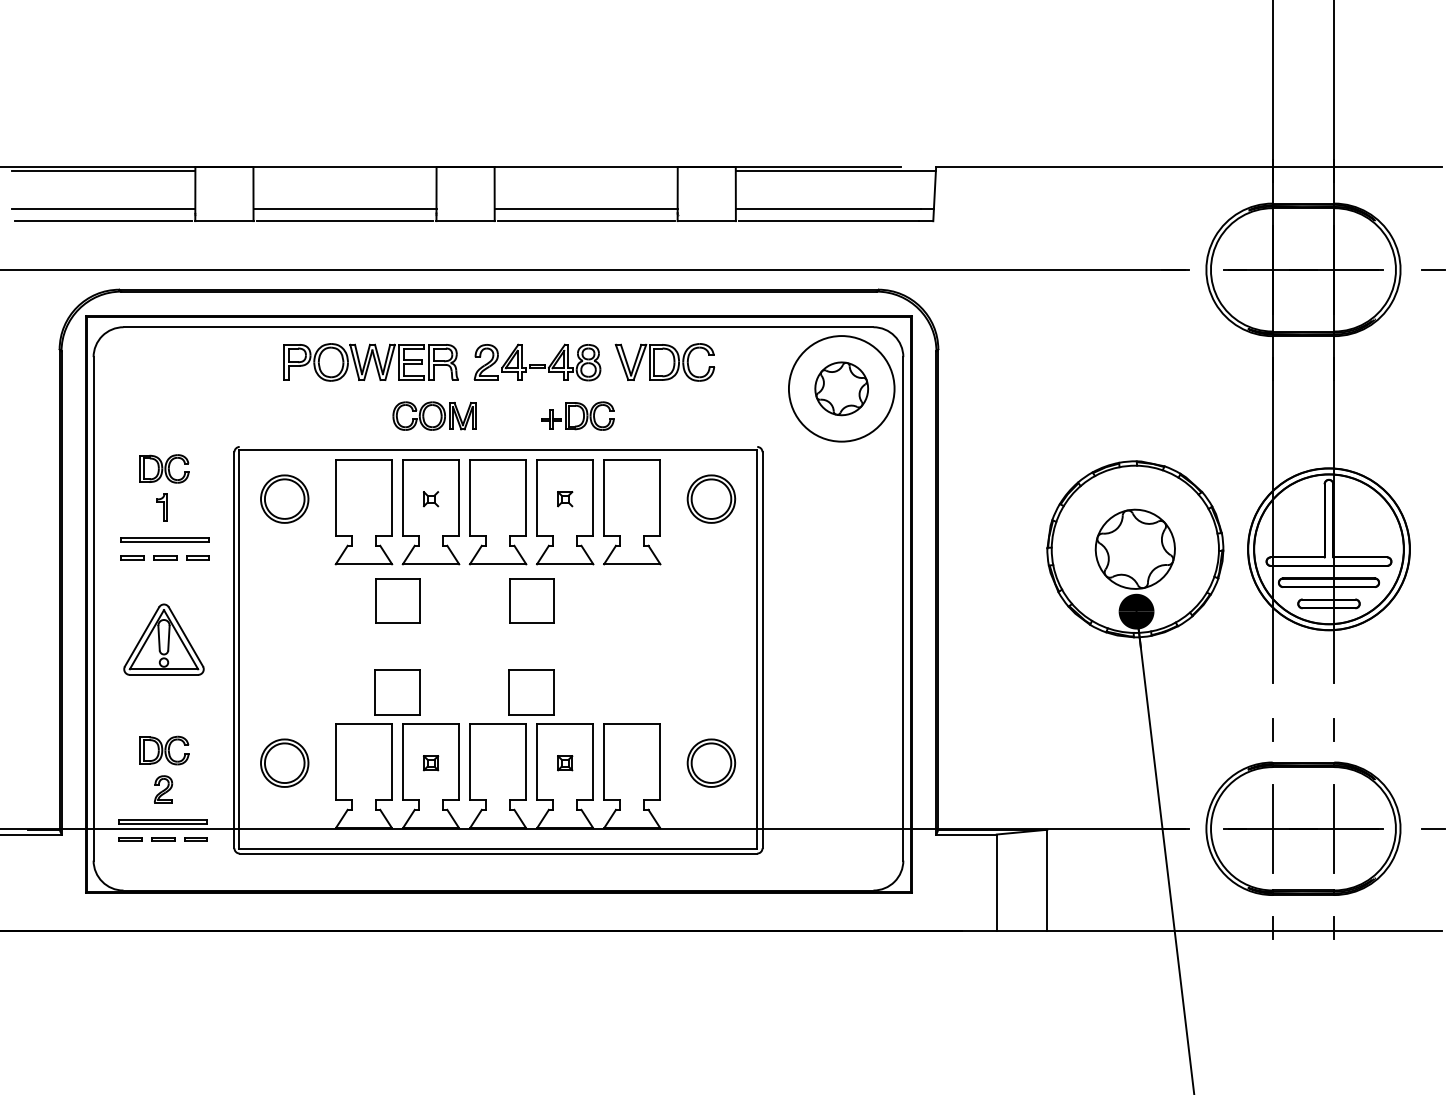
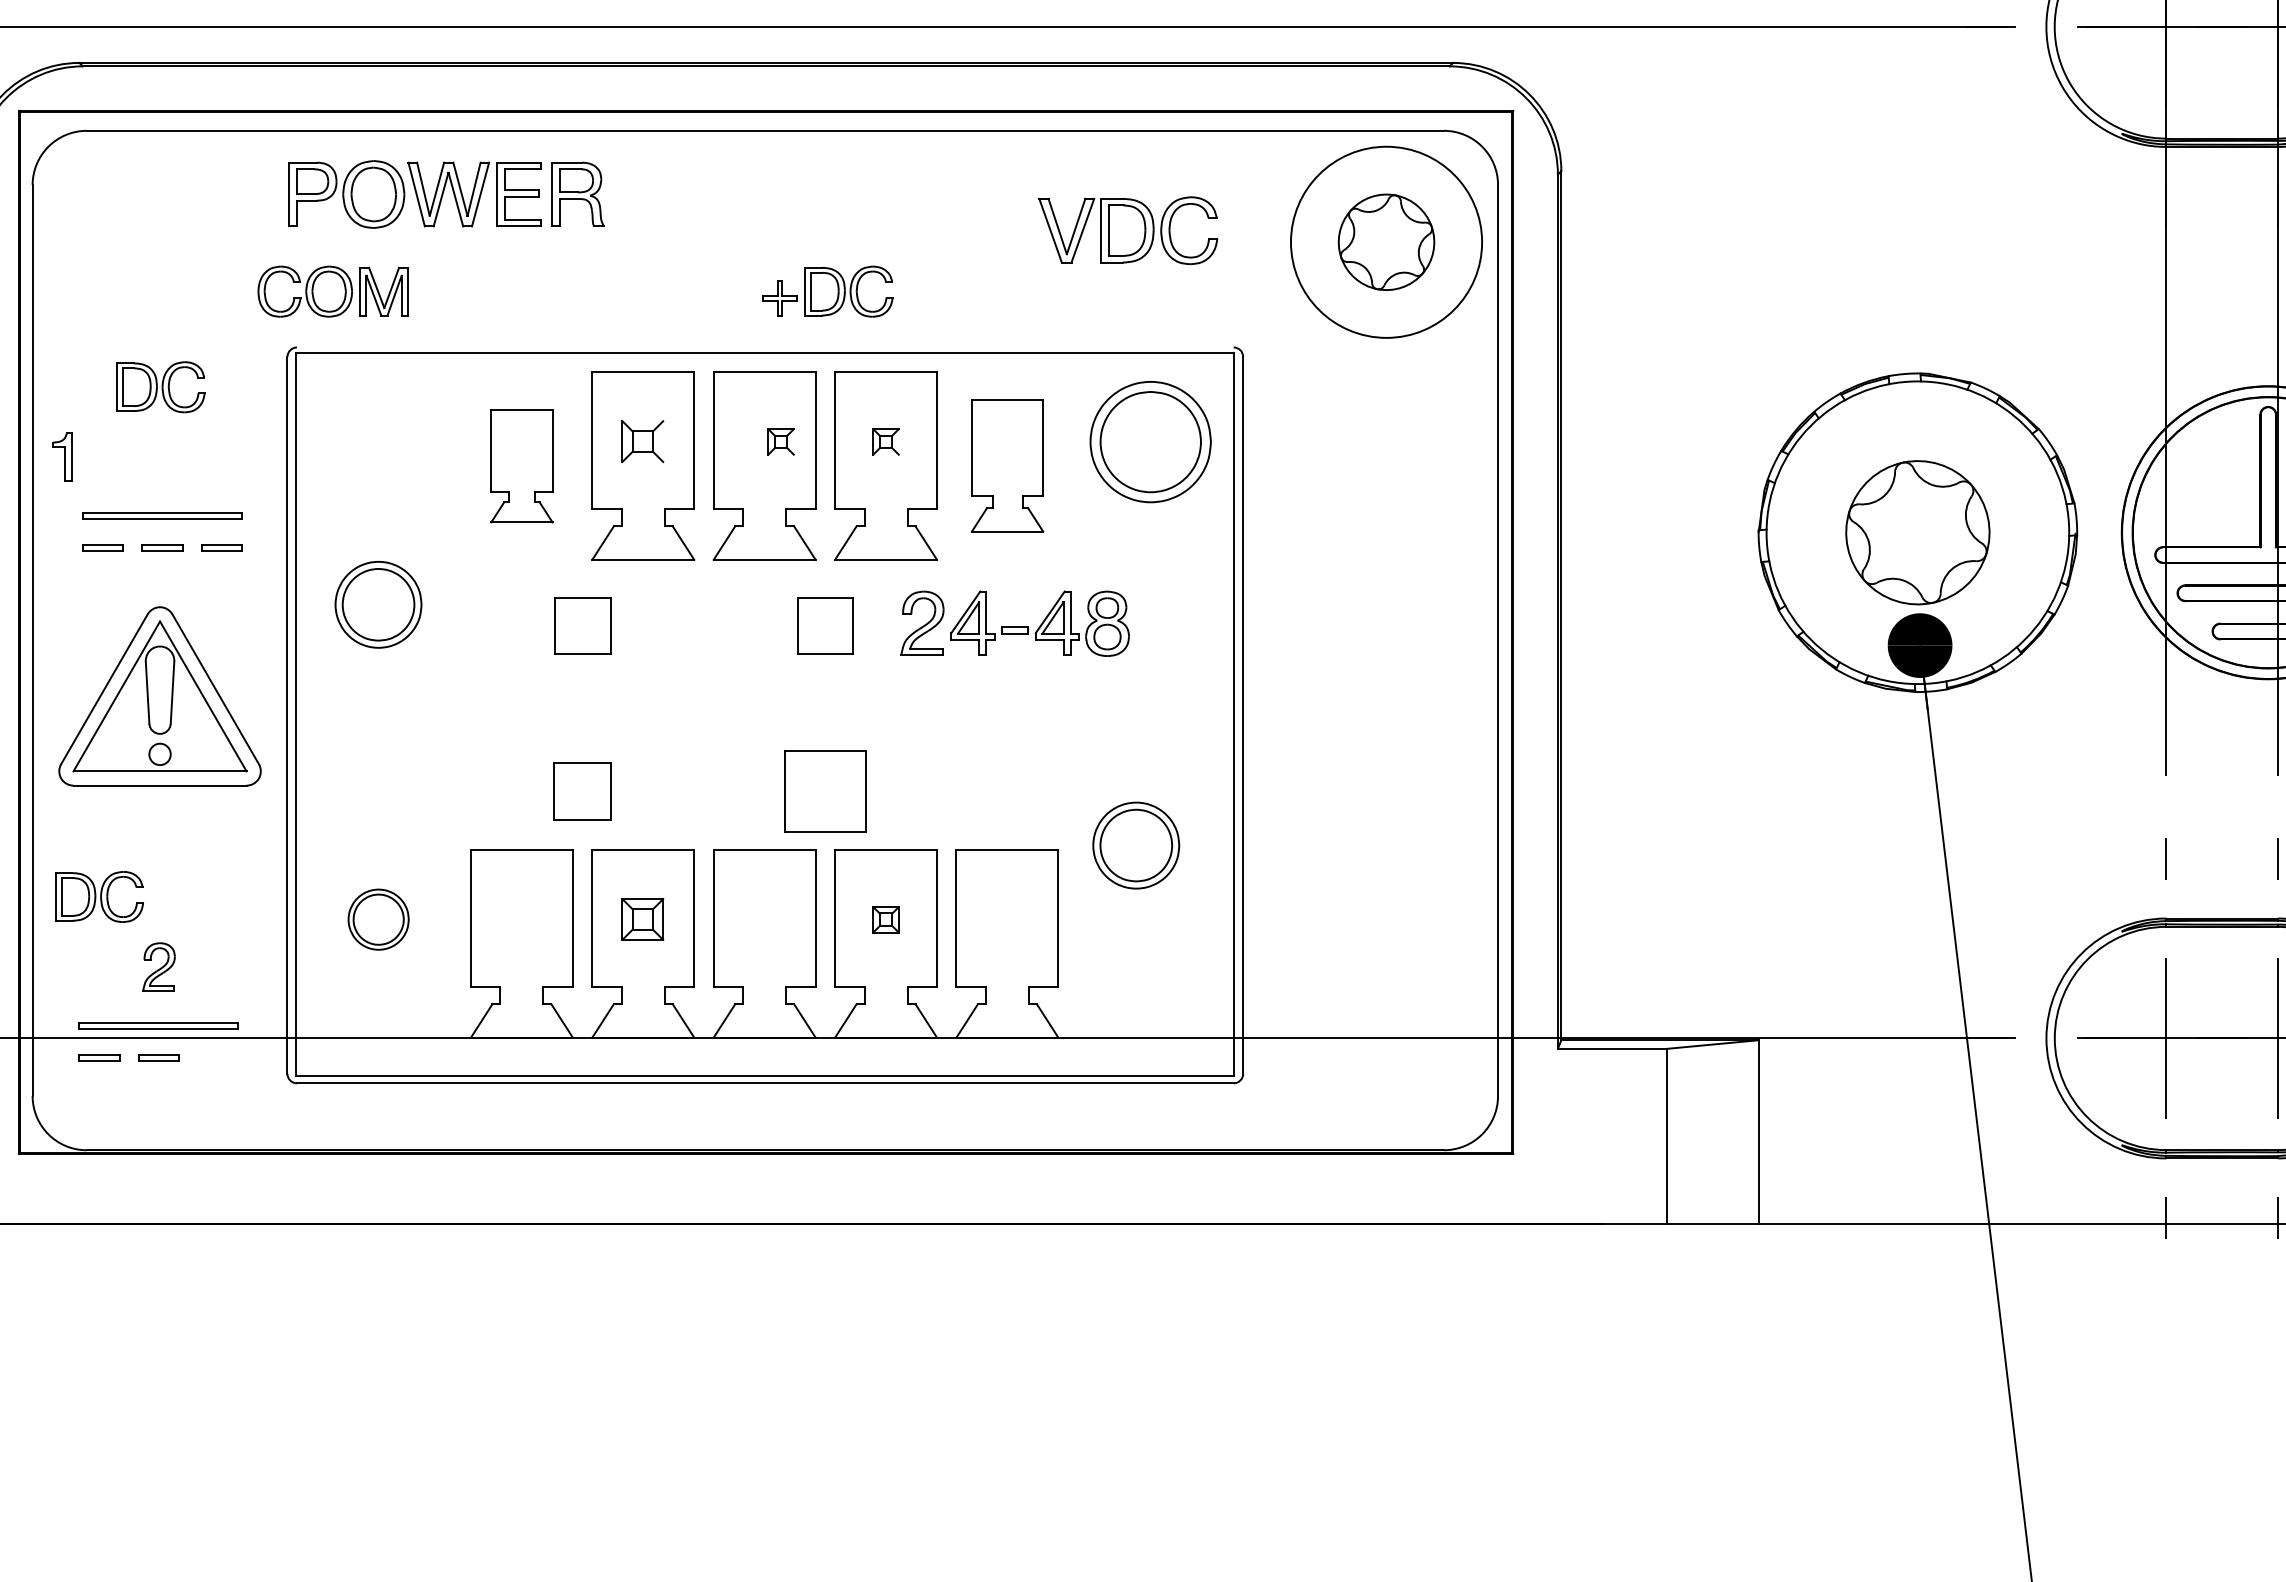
part: (370, 362) -> (445, 194), moved
part: (537, 362) -> (1015, 623), moved
part: (664, 362) -> (1127, 230), moved
part: (434, 415) -> (332, 290), moved
part: (577, 415) -> (826, 290), moved
part: (284, 498) -> (378, 603), moved
part: (711, 498) -> (1150, 440), size x1.4
part: (431, 499) -> (644, 442), size x1.6
part: (507, 499) -> (781, 442), added
part: (161, 507) -> (61, 457), moved
part: (363, 512) -> (521, 466), size x0.6
part: (632, 512) -> (1007, 466), size x0.7
part: (397, 600) -> (582, 625), size x0.7
part: (531, 600) -> (825, 625), size x0.7
part: (163, 639) -> (159, 695), size x1.4
part: (397, 692) -> (582, 791), size x0.7
part: (164, 750) -> (99, 896), moved
part: (284, 762) -> (378, 918), size x0.7
part: (711, 762) -> (1136, 844), moved
part: (431, 763) -> (644, 920), size x1.6
line: (195, 838) -> (217, 1056), removed

